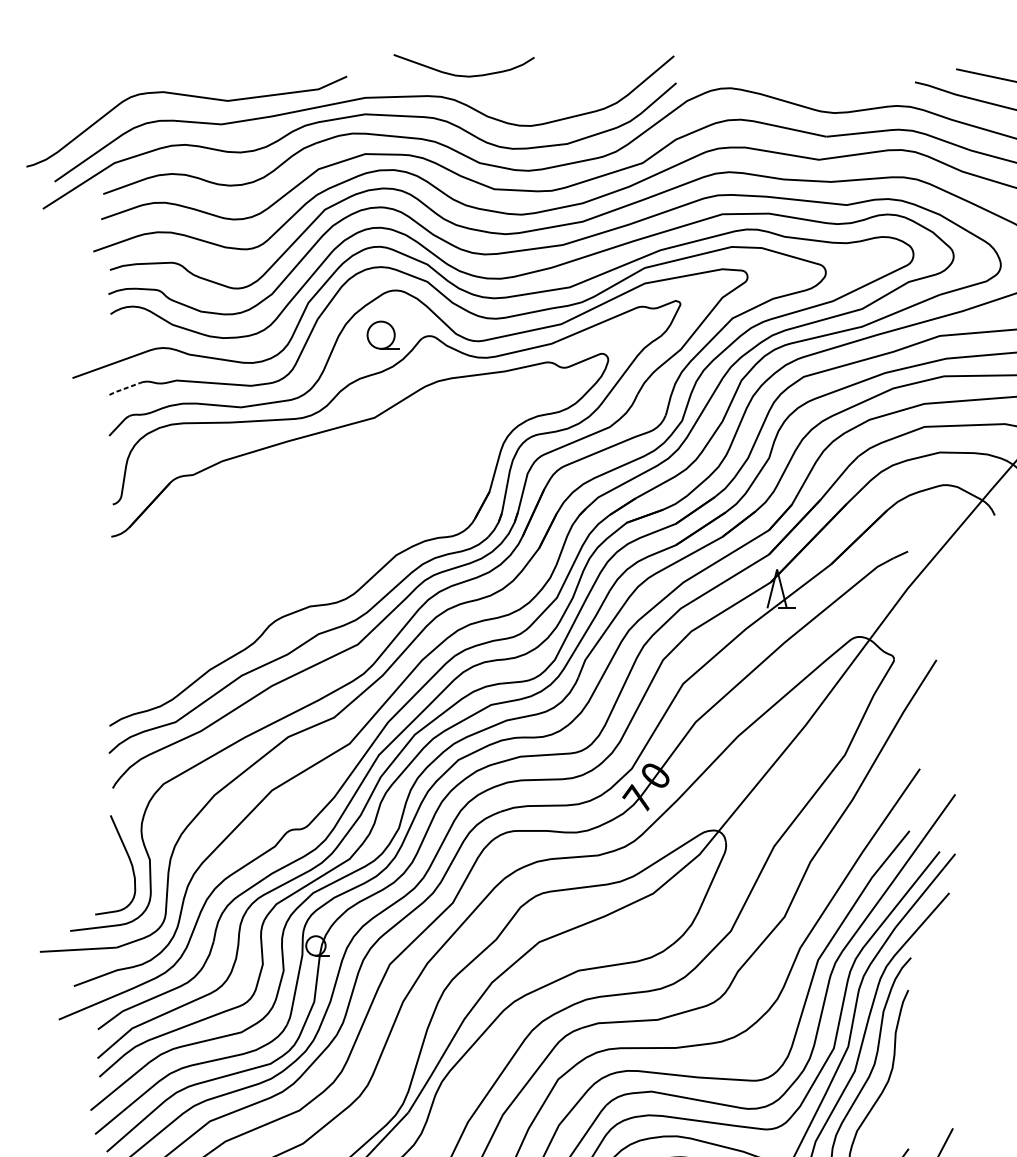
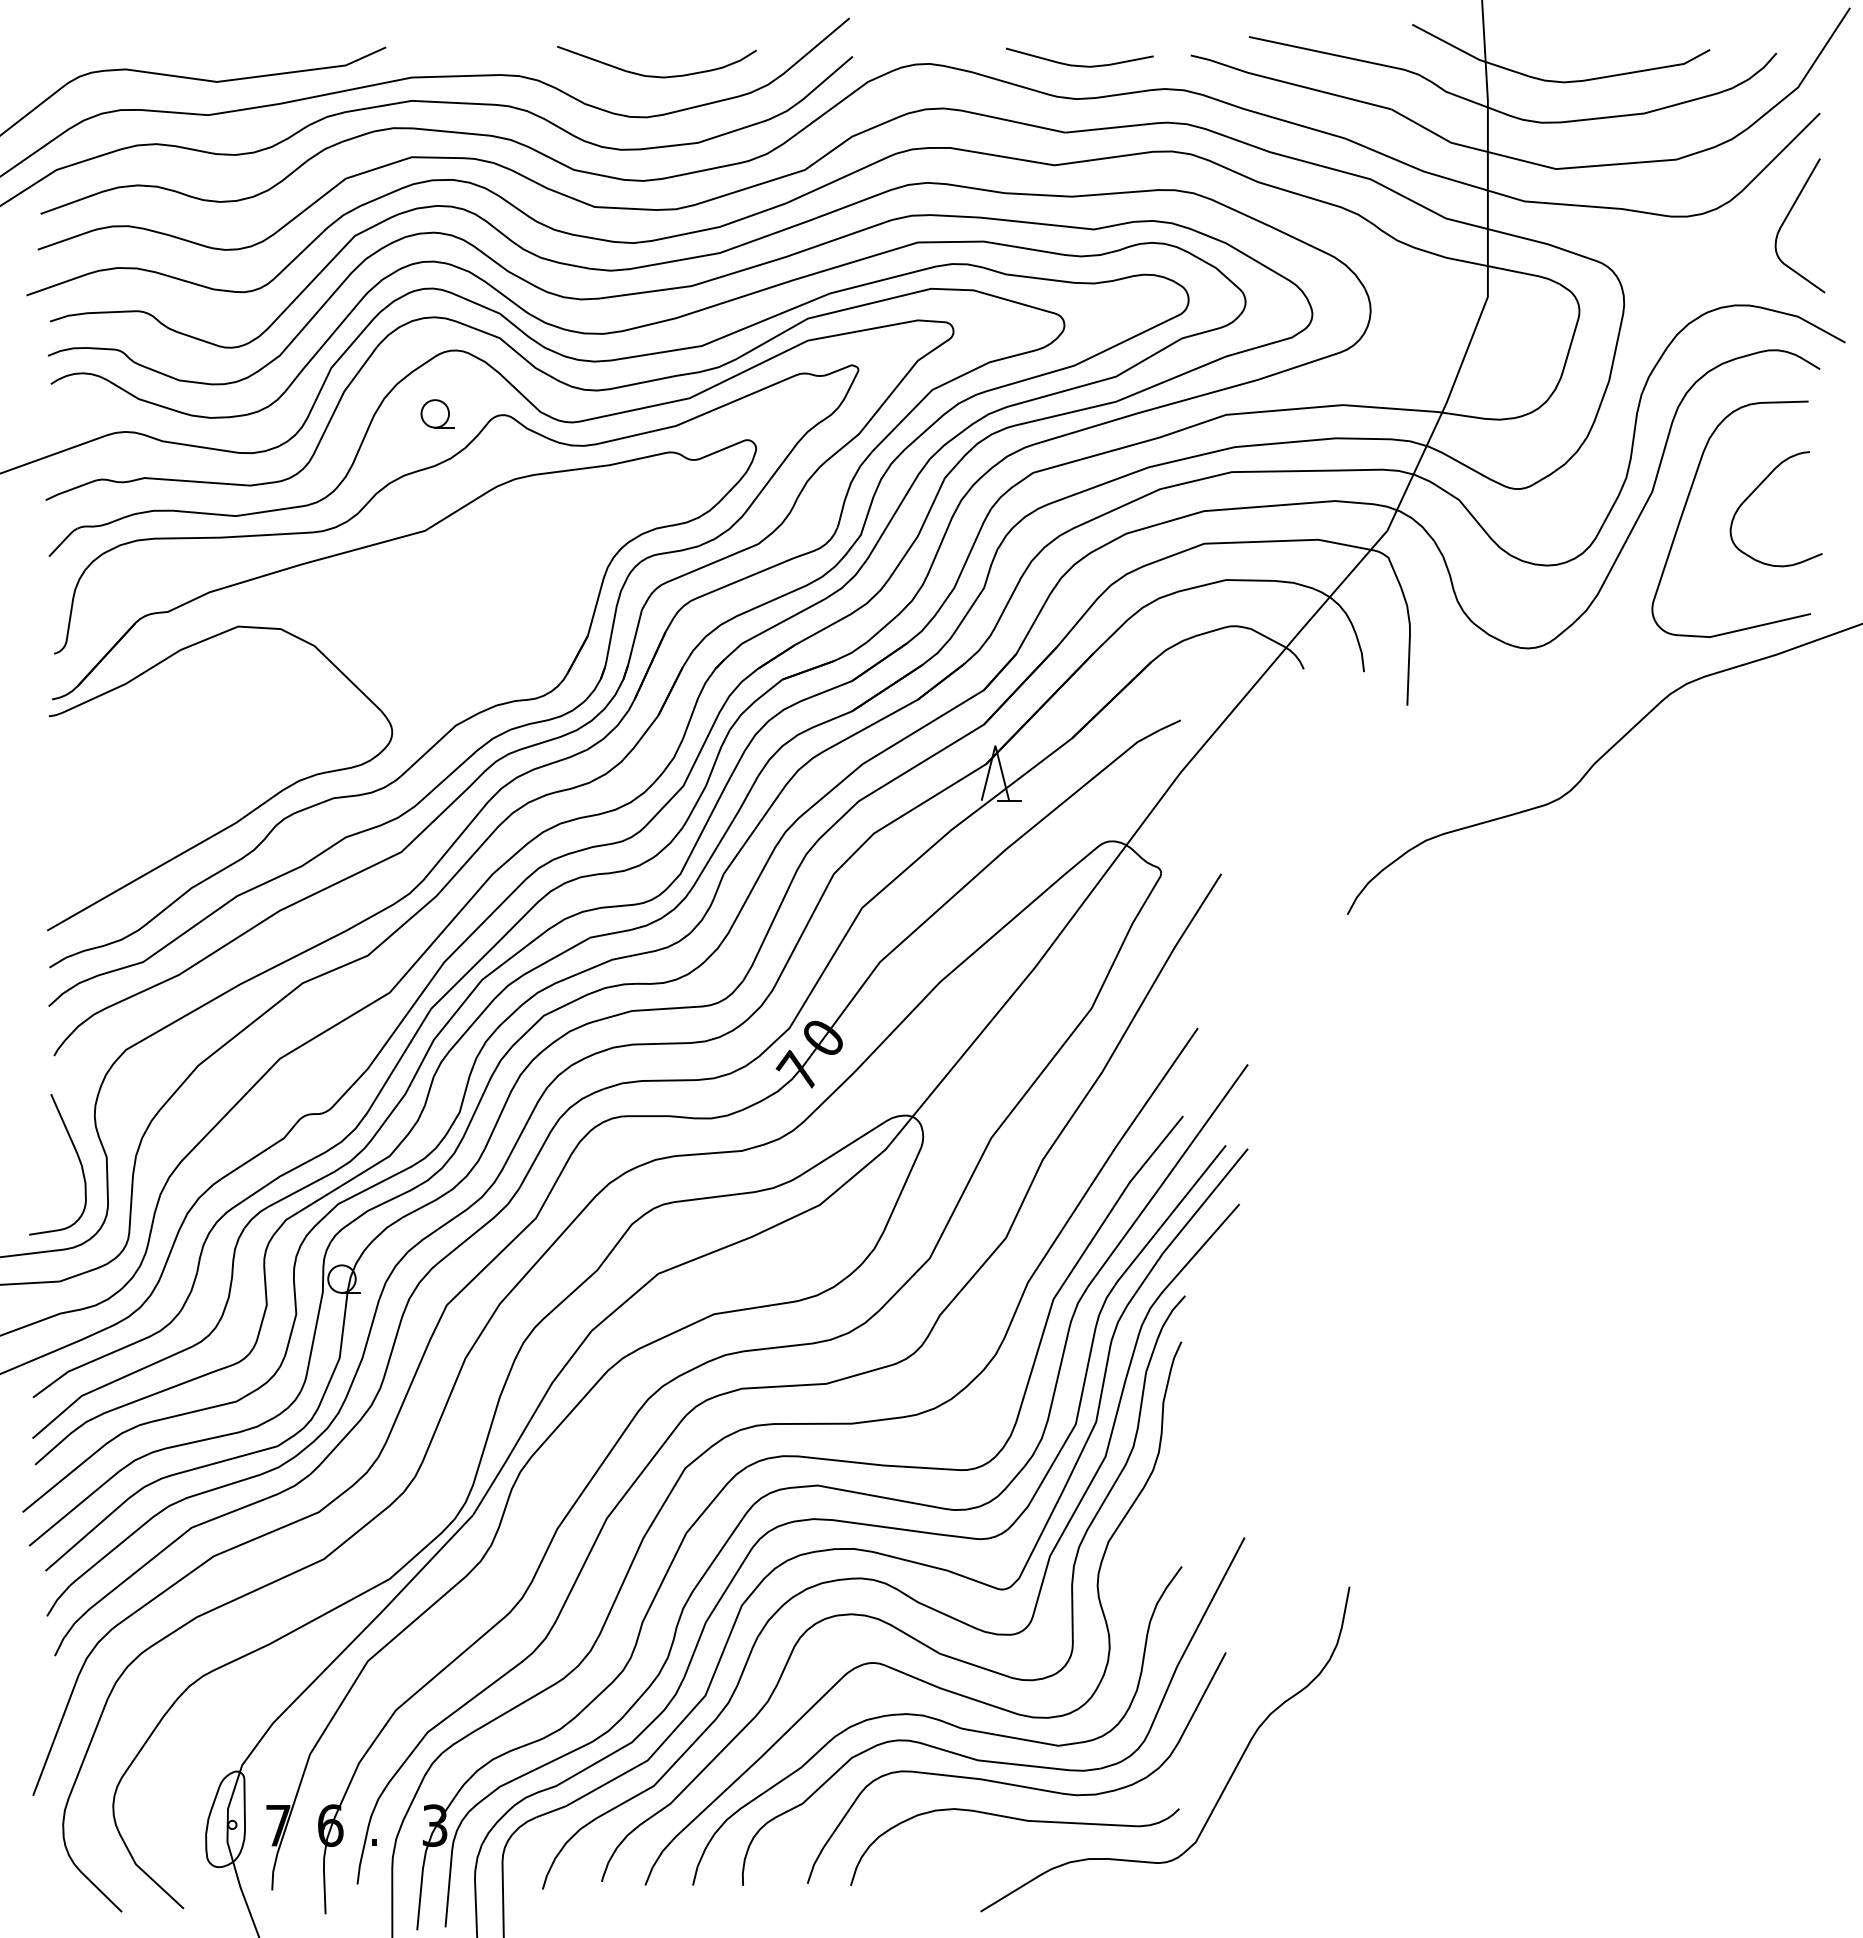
curve: (462, 75) -> (654, 75), moved
curve: (836, 89) -> (1079, 65), added
part: (383, 334) -> (437, 413), size x0.71
line: (124, 388) -> (70, 489), dashed -> solid
part: (247, 618) -> (244, 815), added

